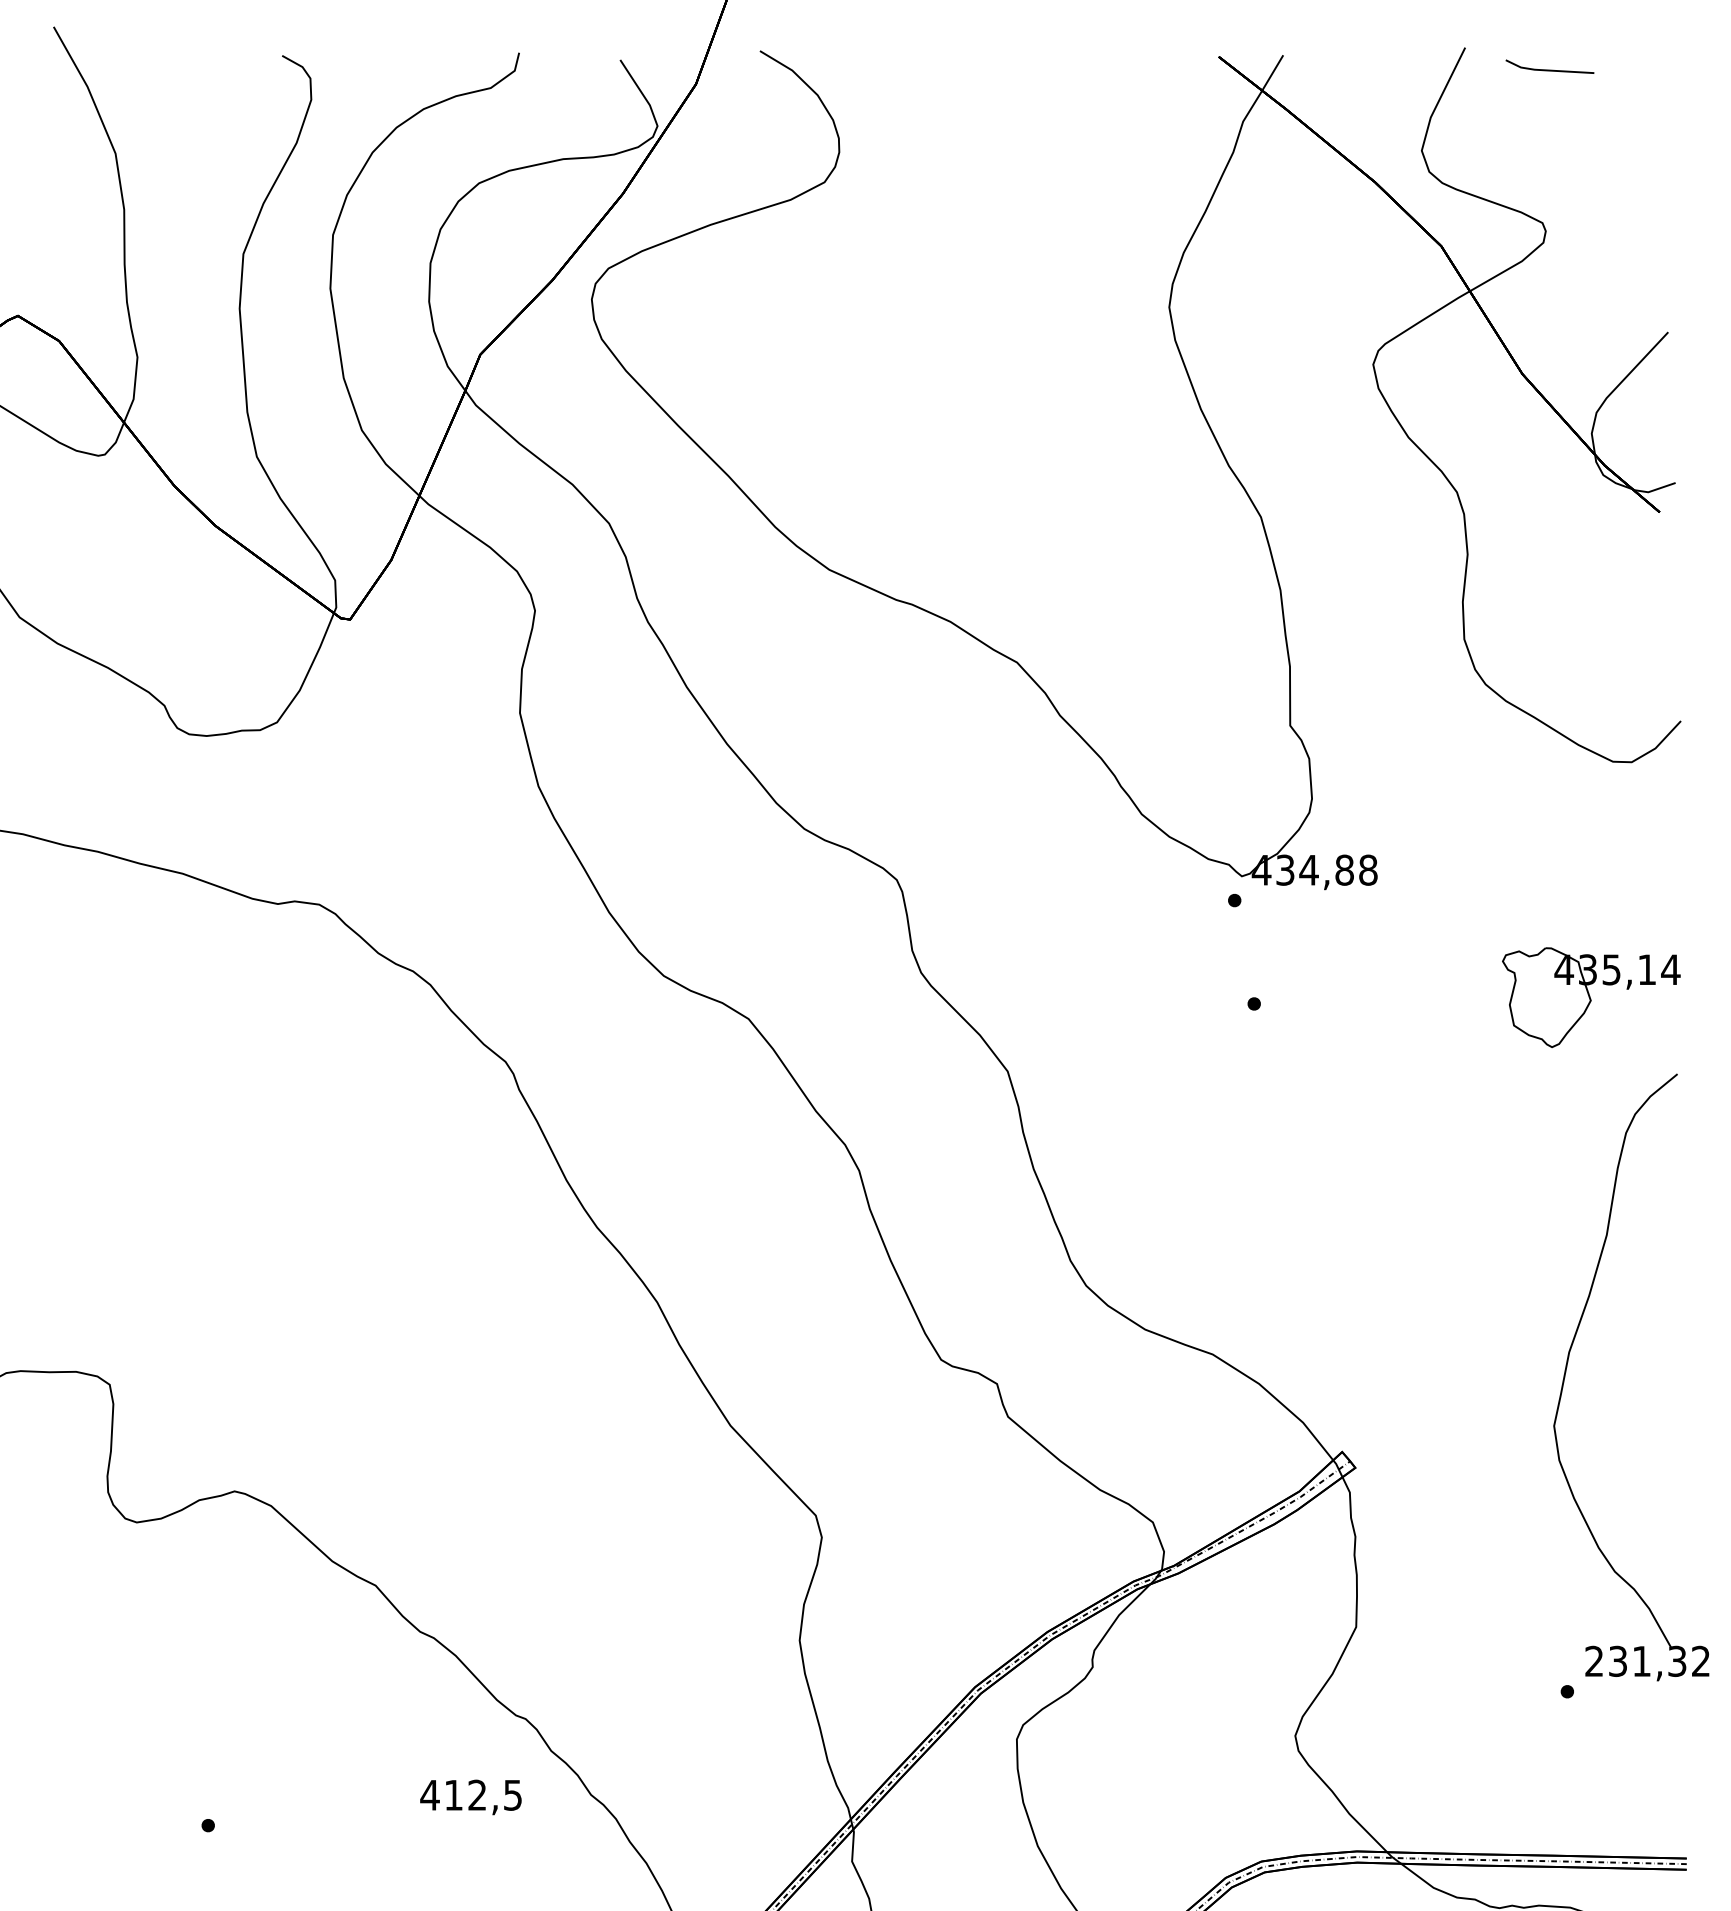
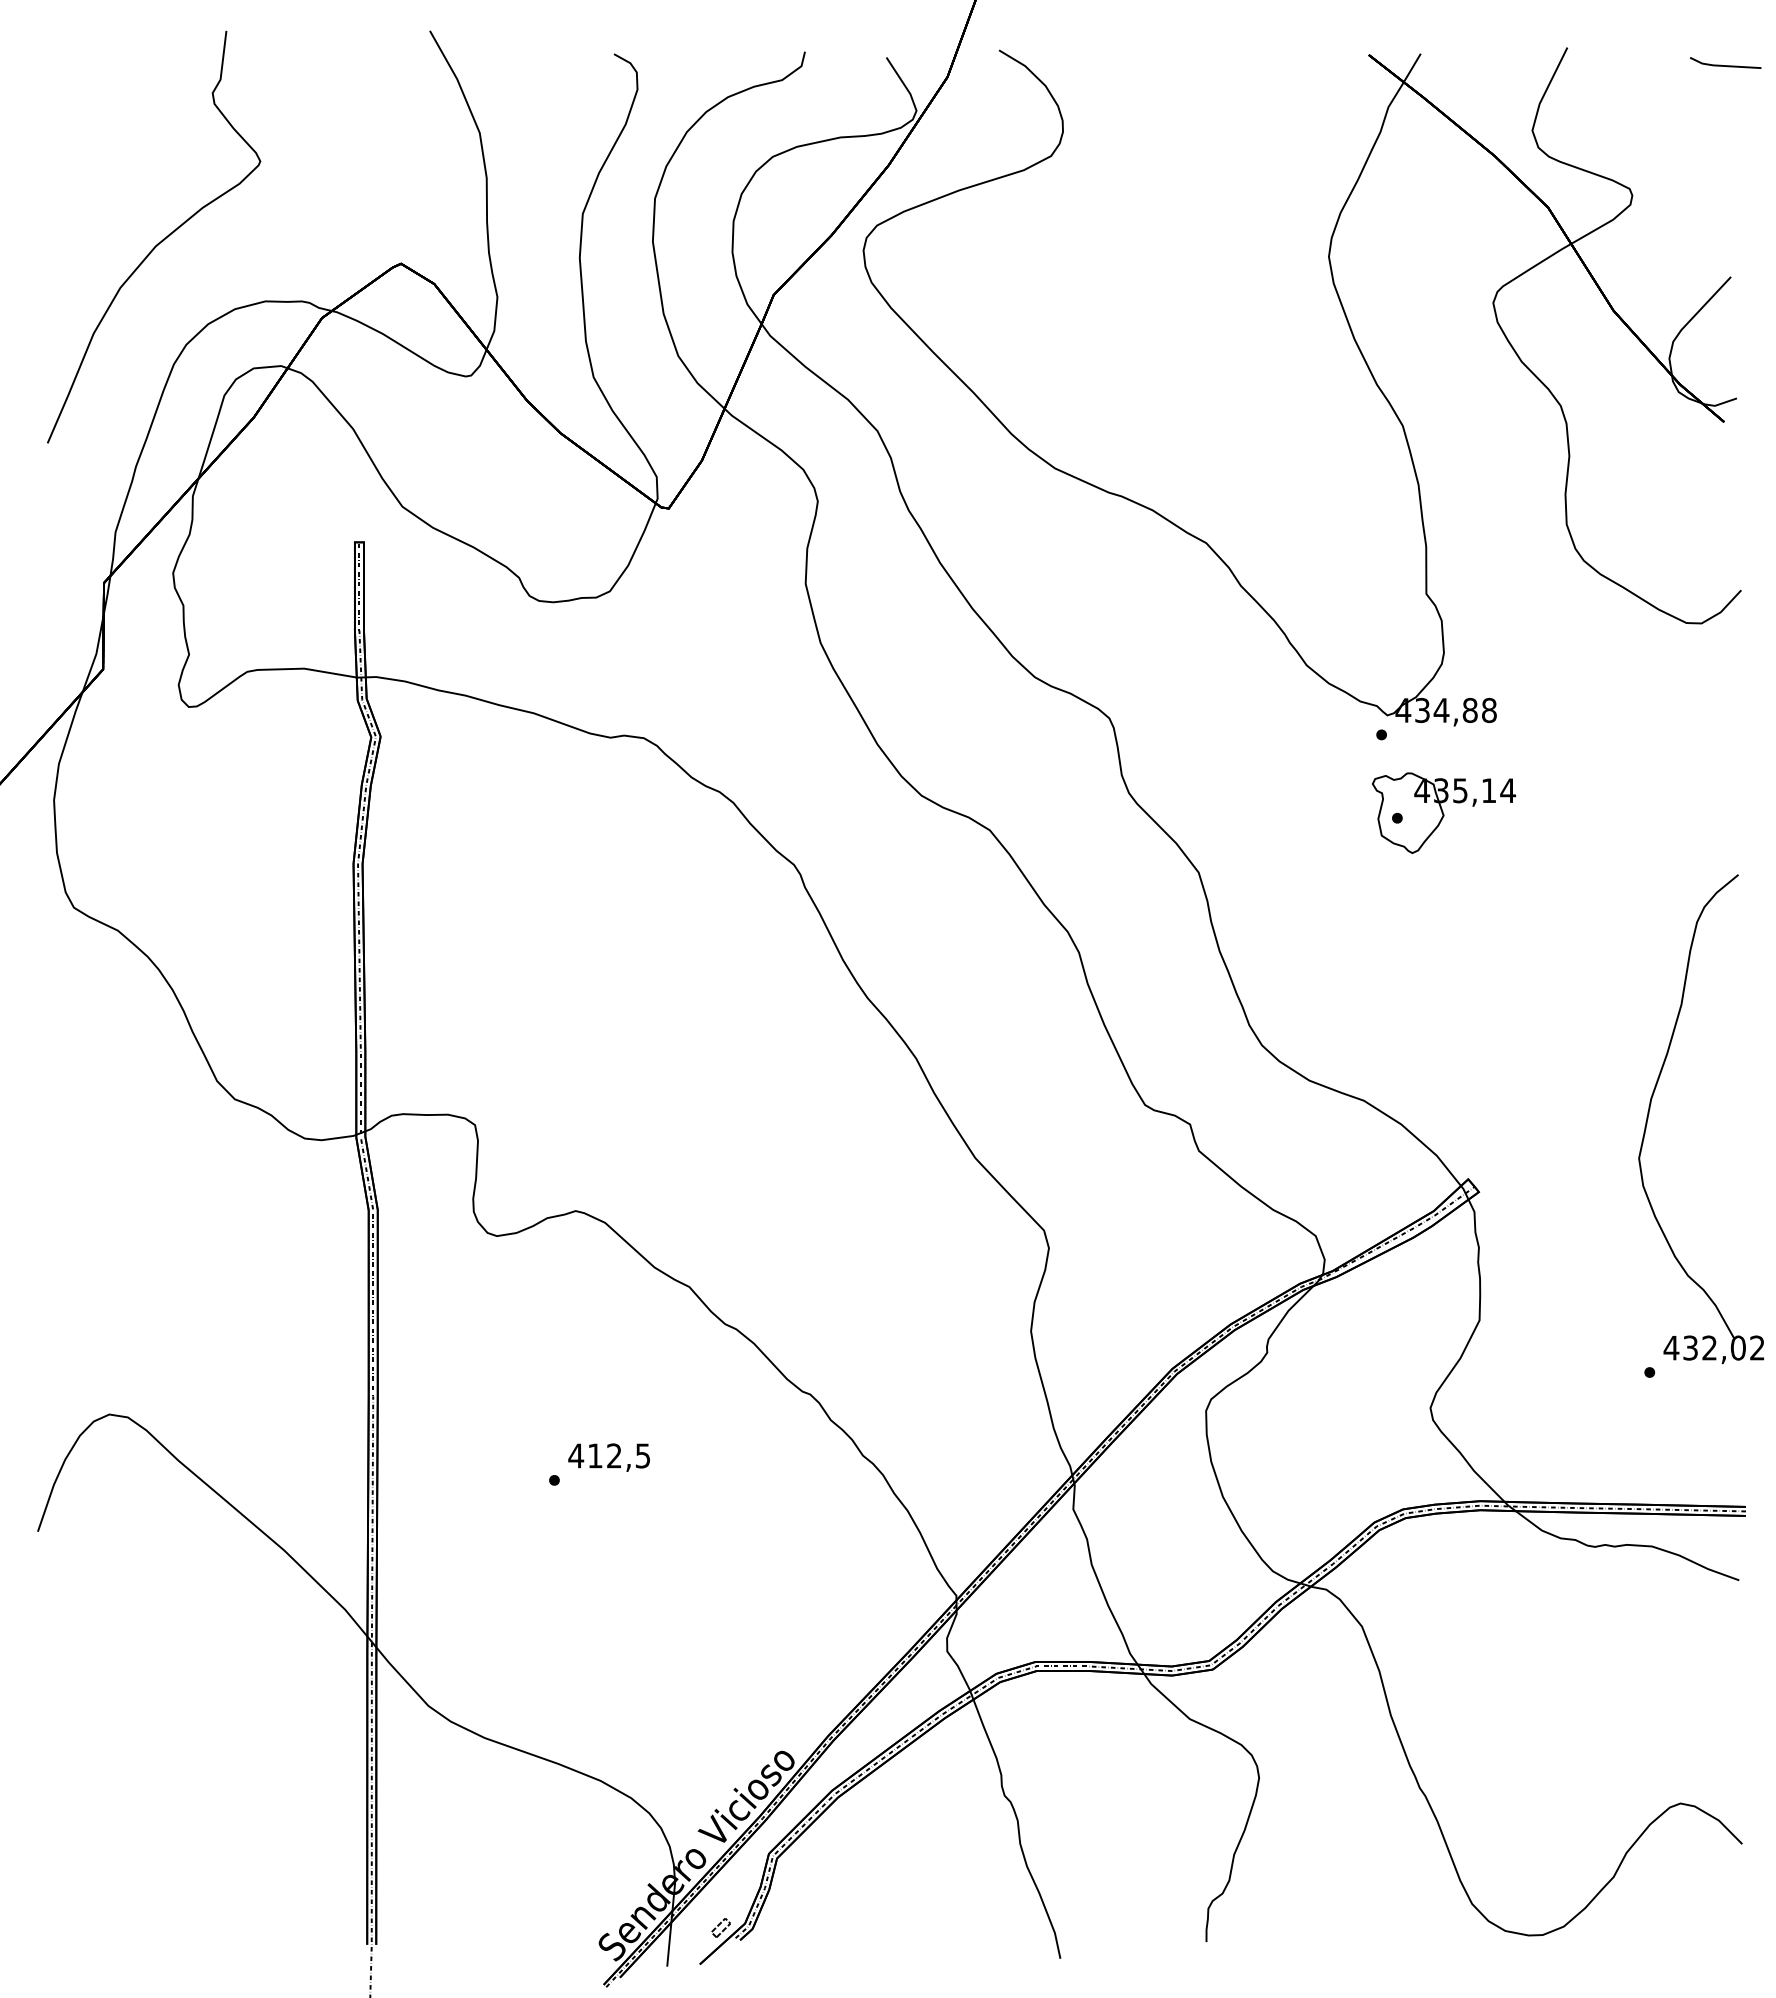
line: (1549, 69) -> (1725, 65), moved
part: (1590, 996) -> (1443, 812), moved
text: (1635, 1660) -> (1704, 1347), 231,32 -> 432,02
text: (470, 1797) -> (608, 1457), moved

